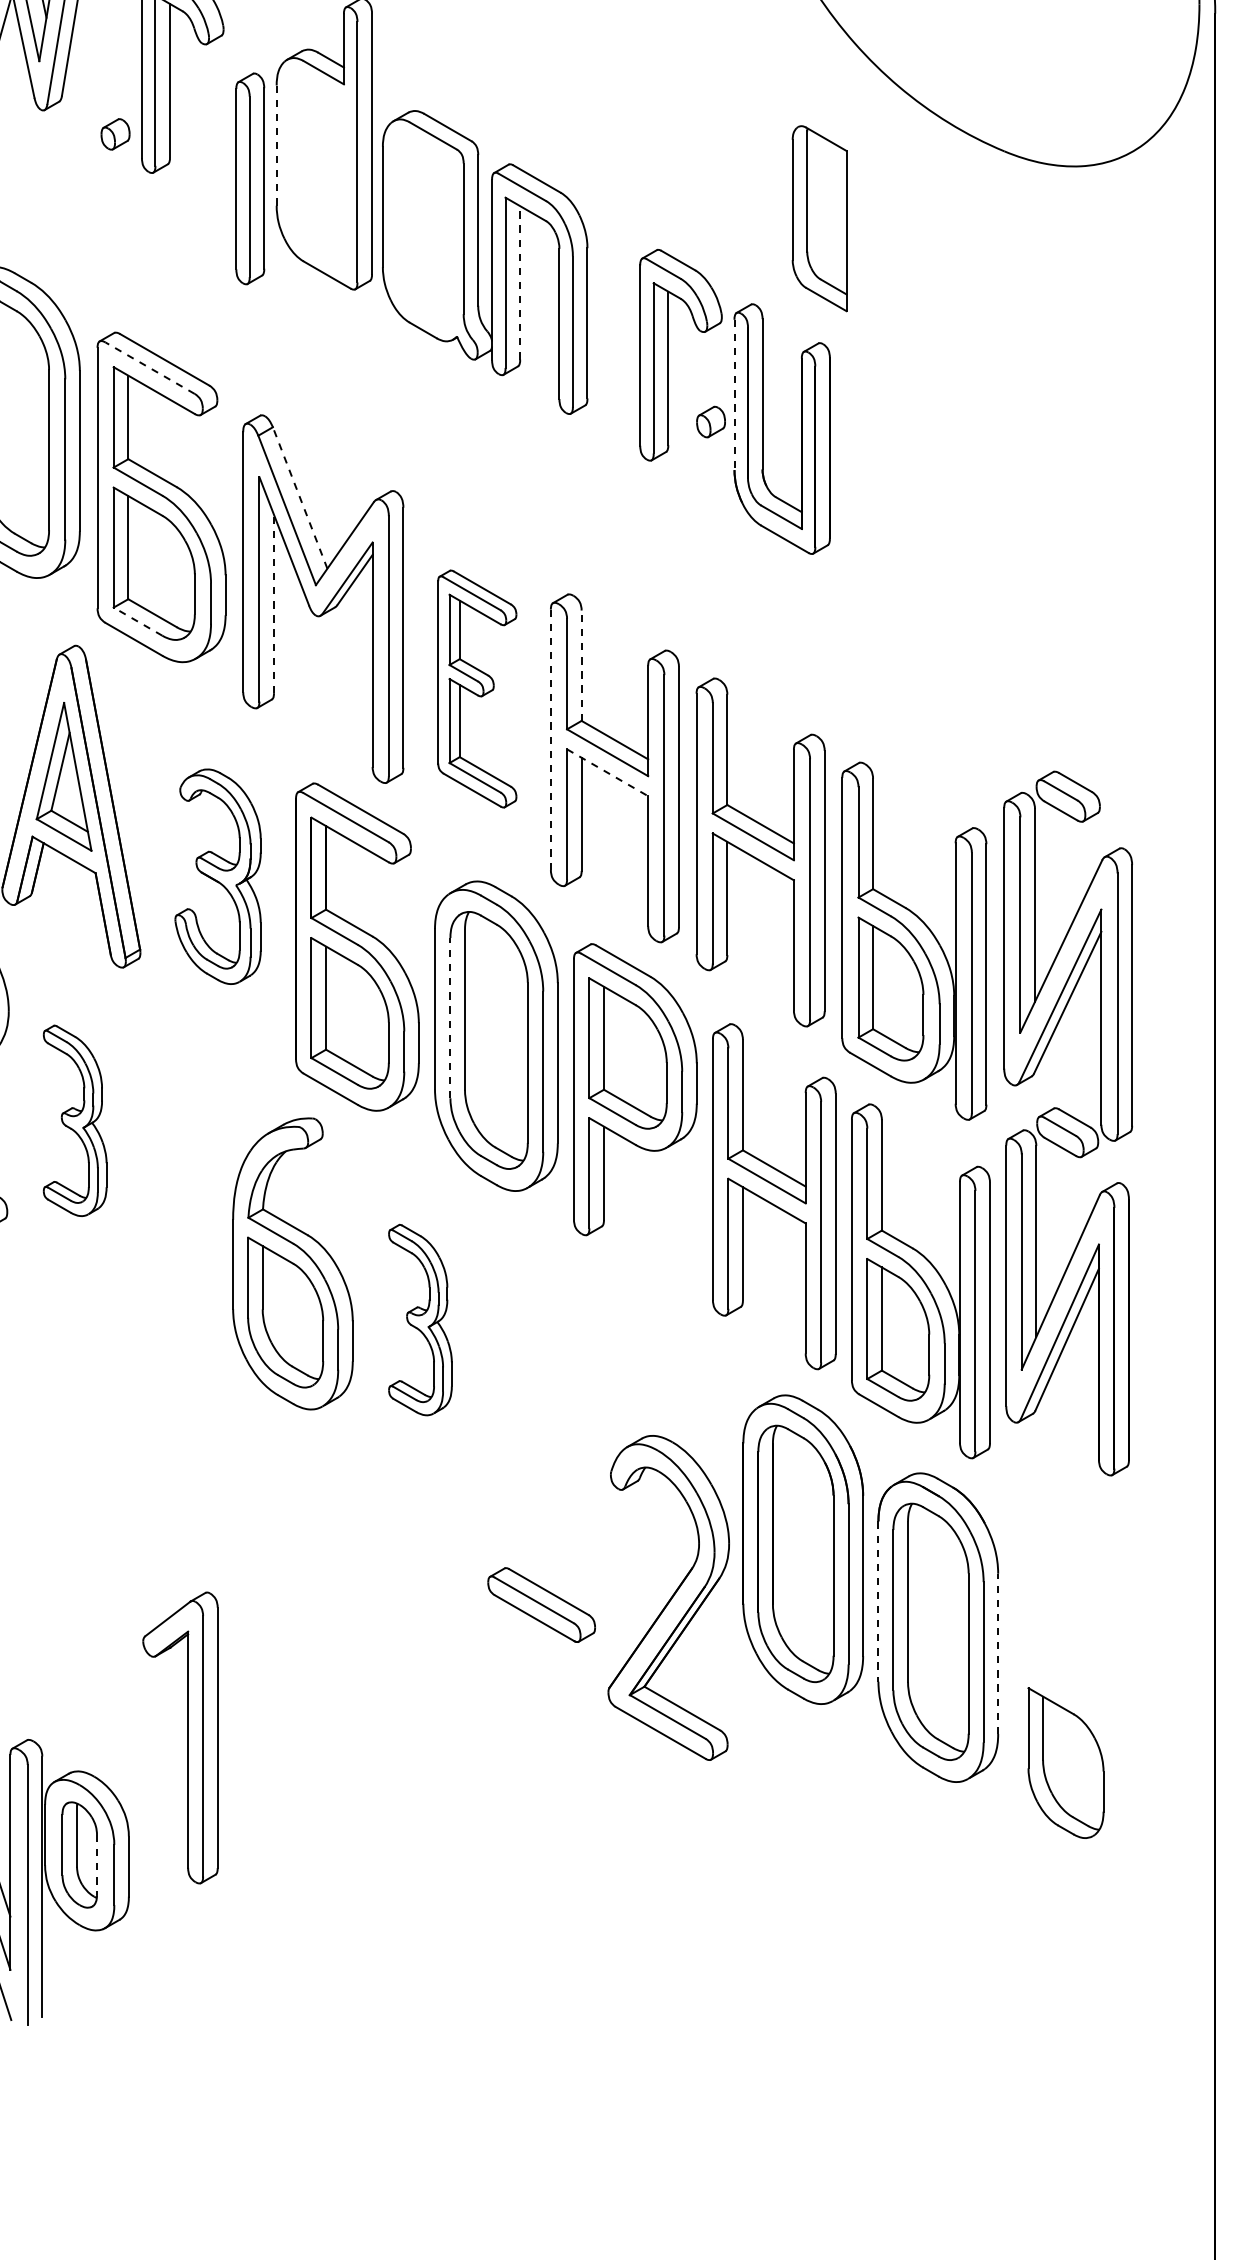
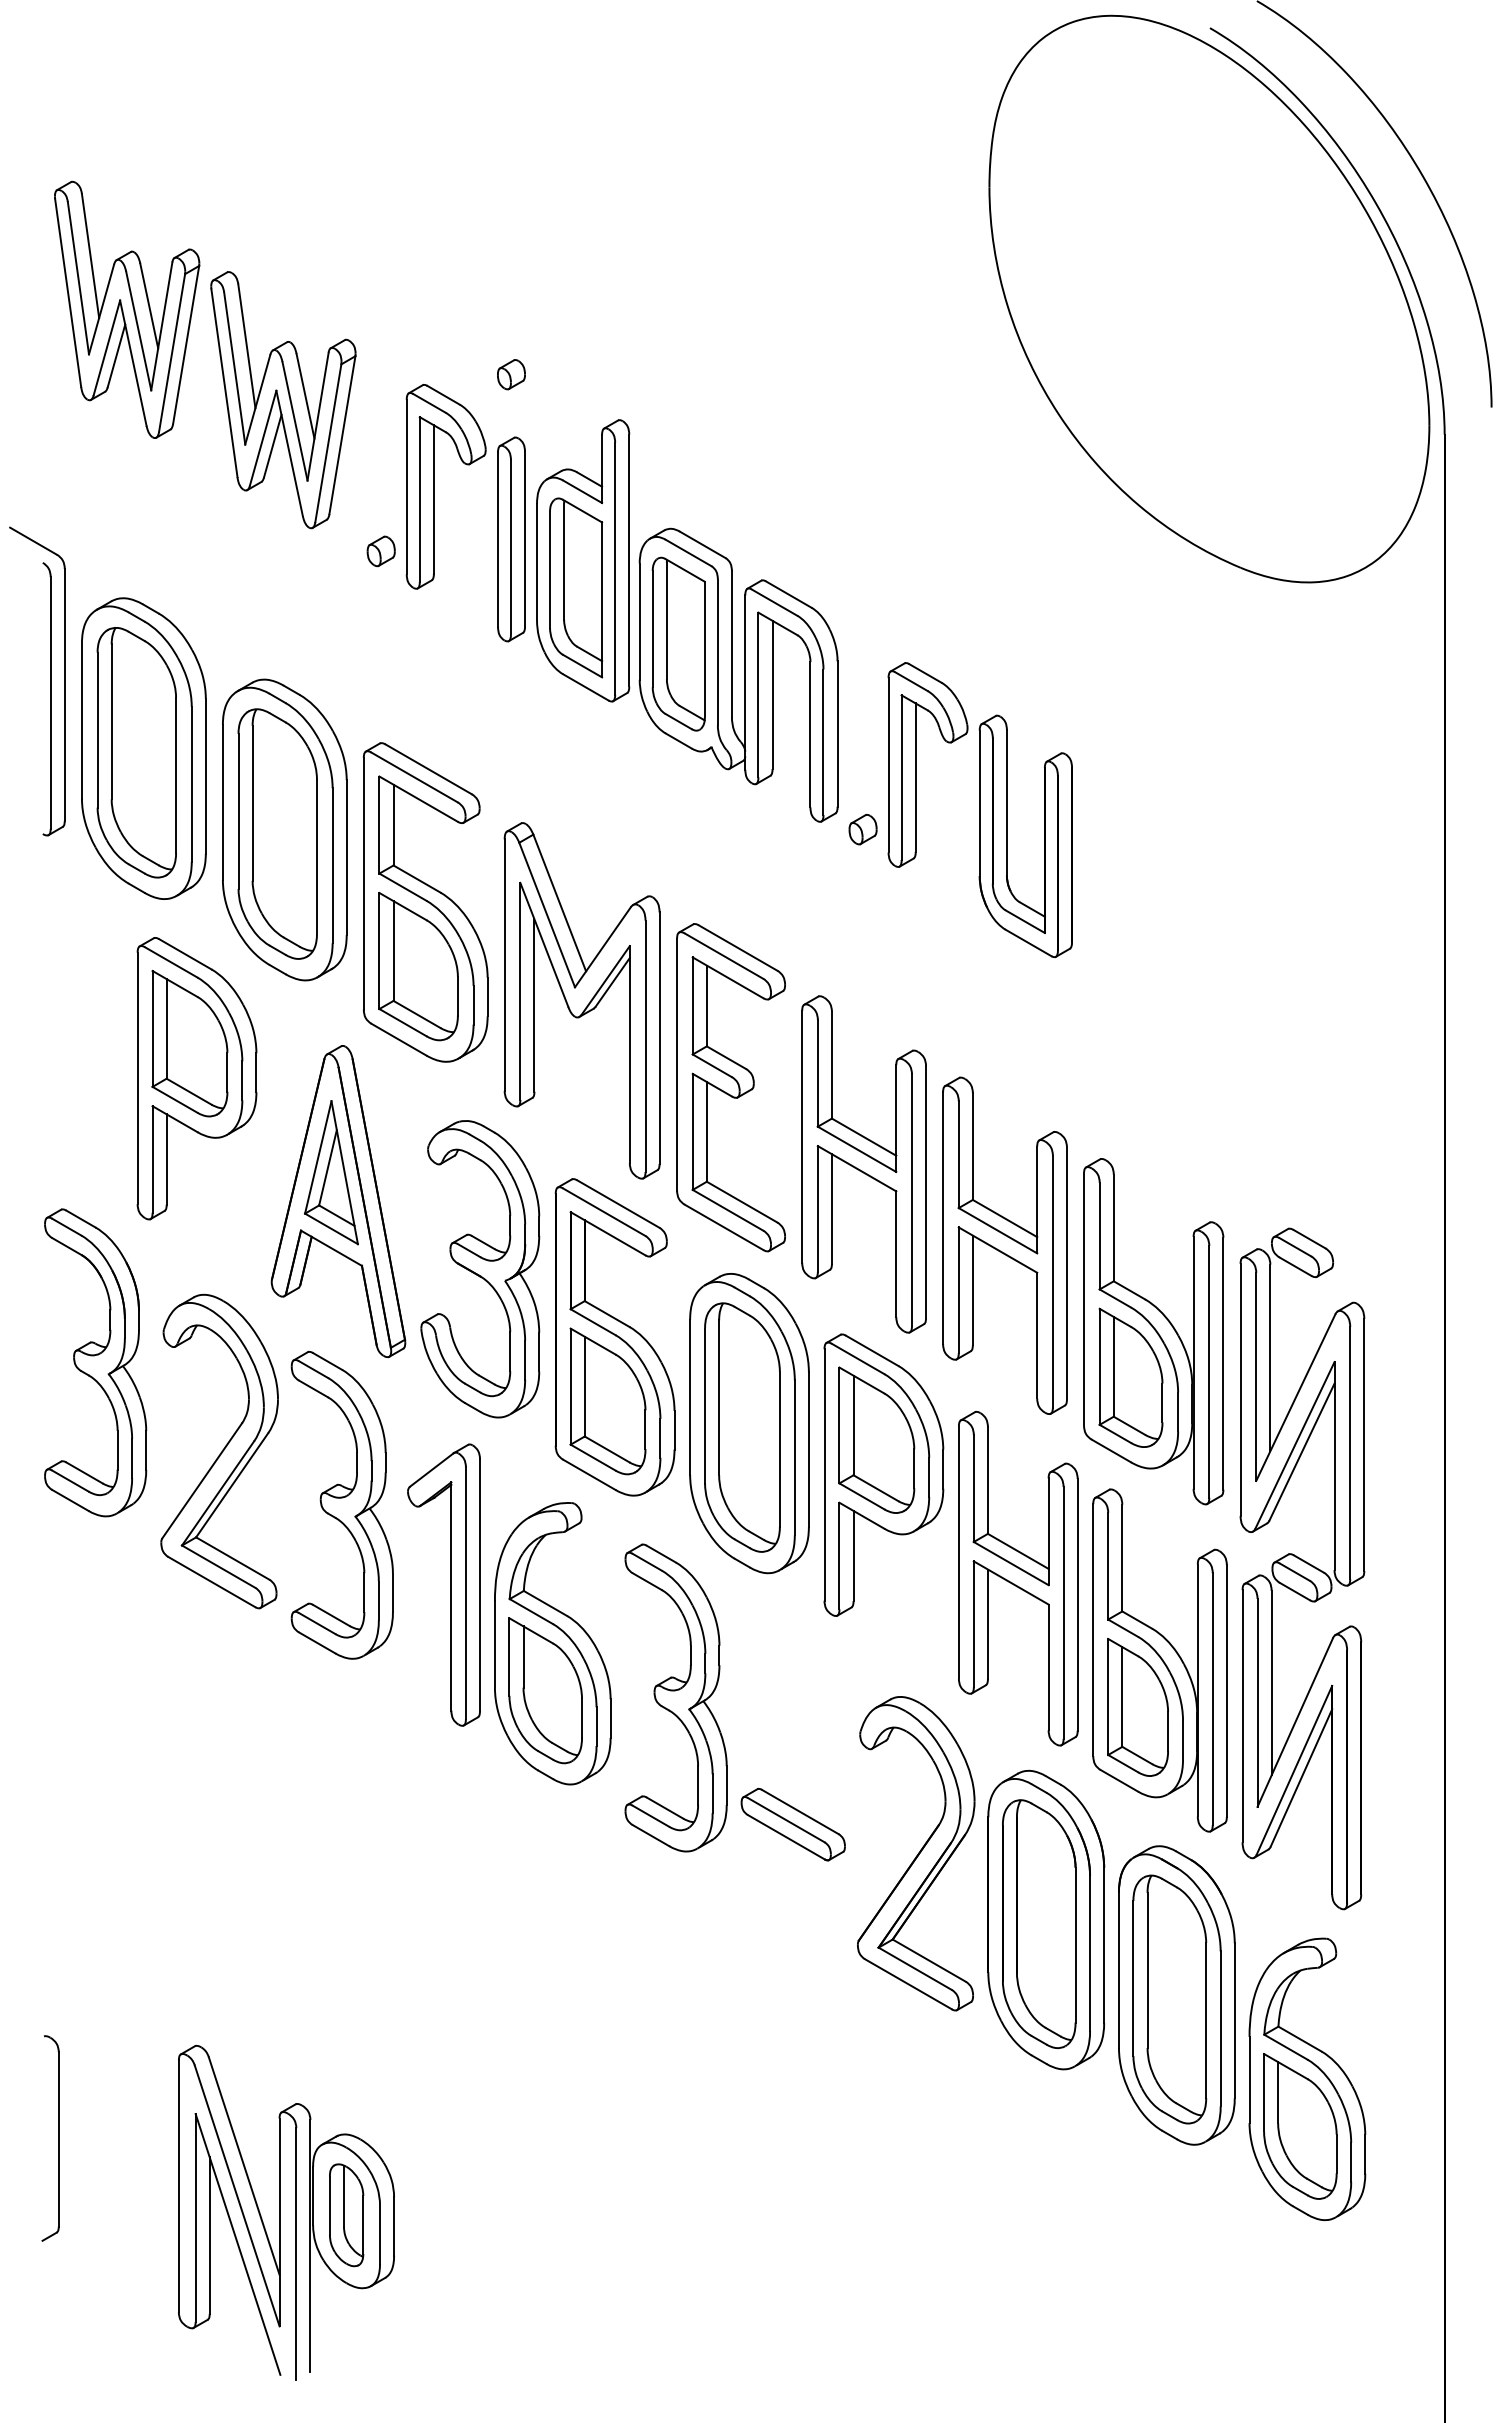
line: (277, 145) -> (537, 562), dashed -> solid
part: (250, 178) -> (511, 539), moved
part: (820, 218) -> (576, 587), moved
part: (422, 229) -> (678, 643), added
line: (520, 282) -> (772, 694), dashed -> solid
line: (149, 368) -> (414, 777), dashed -> solid
line: (734, 395) -> (979, 803), dashed -> solid
part: (710, 421) -> (862, 829), moved
line: (299, 497) -> (559, 902), dashed -> solid
line: (274, 603) -> (534, 1005), dashed -> solid
line: (137, 621) -> (402, 1022), dashed -> solid
line: (581, 664) -> (831, 1064), dashed -> solid
part: (476, 688) -> (730, 1087), size x1.43
line: (551, 739) -> (802, 1136), dashed -> solid
line: (608, 772) -> (857, 1168), dashed -> solid
part: (218, 876) -> (480, 1269), size x1.43
line: (450, 1017) -> (705, 1405), dashed -> solid
part: (74, 1121) -> (341, 1505), size x1.67
part: (1068, 1123) -> (1302, 1568), moved
part: (419, 1319) -> (675, 1697), size x1.67
part: (669, 1597) -> (916, 1853), moved
line: (877, 1601) -> (1118, 1970), dashed -> solid
part: (540, 1604) -> (792, 1824), moved
line: (997, 1653) -> (1234, 2020), dashed -> solid
part: (1073, 1714) -> (1307, 2079), added
part: (187, 1737) -> (450, 1584), moved
line: (97, 1865) -> (363, 2225), dashed -> solid

